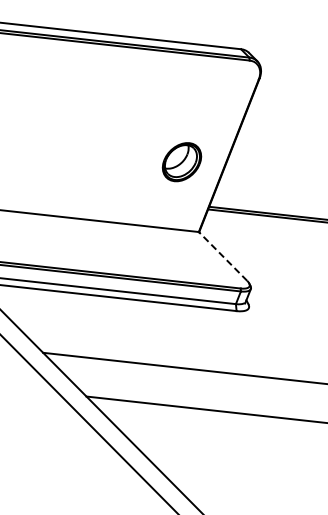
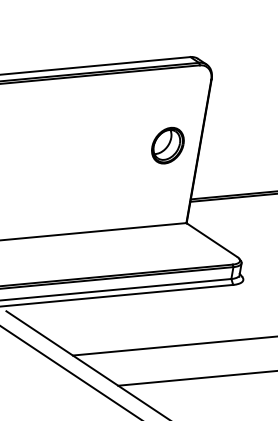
part: (181, 162) -> (167, 146), moved
line: (223, 256) -> (212, 239), dashed -> solid

